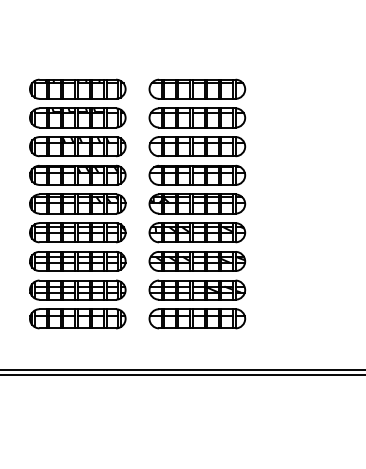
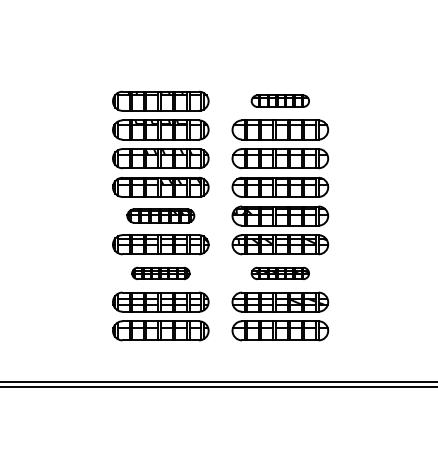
part: (197, 88) -> (280, 100), size x0.6
part: (77, 203) -> (160, 215), size x0.7
part: (77, 261) -> (160, 273), size x0.6
part: (197, 261) -> (280, 273), size x0.6

